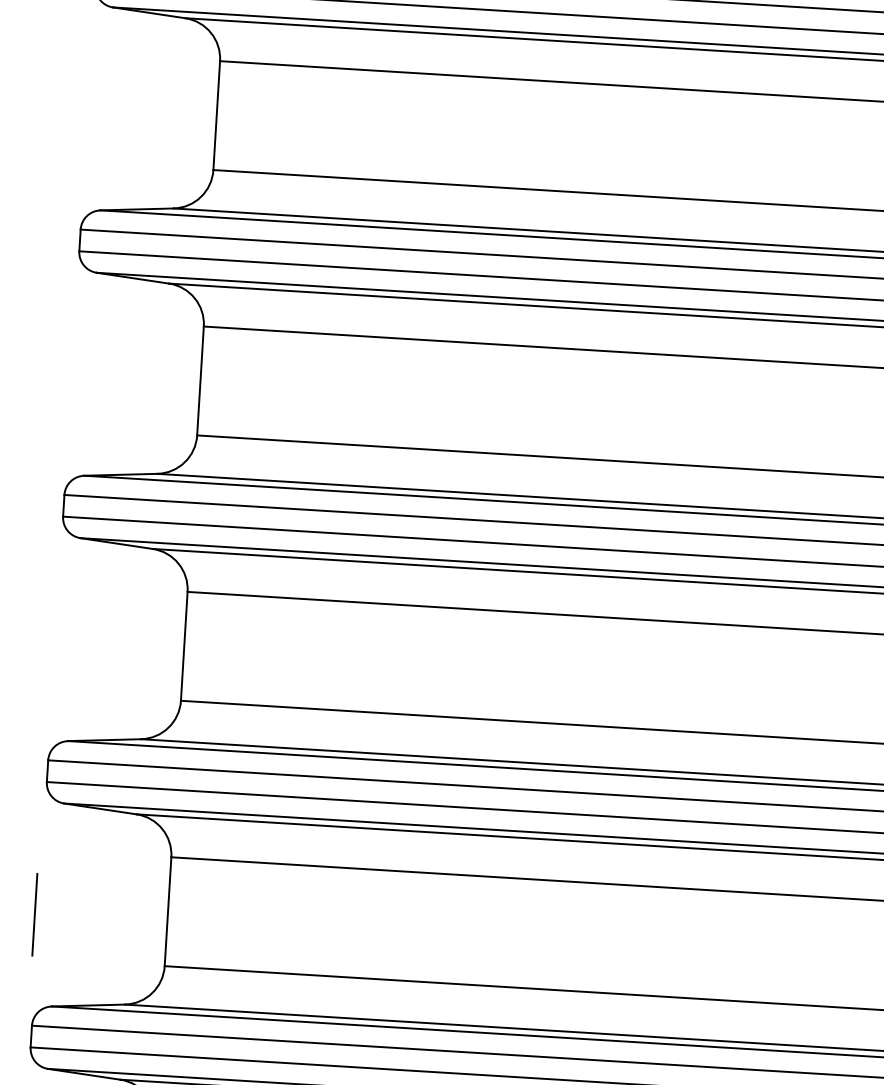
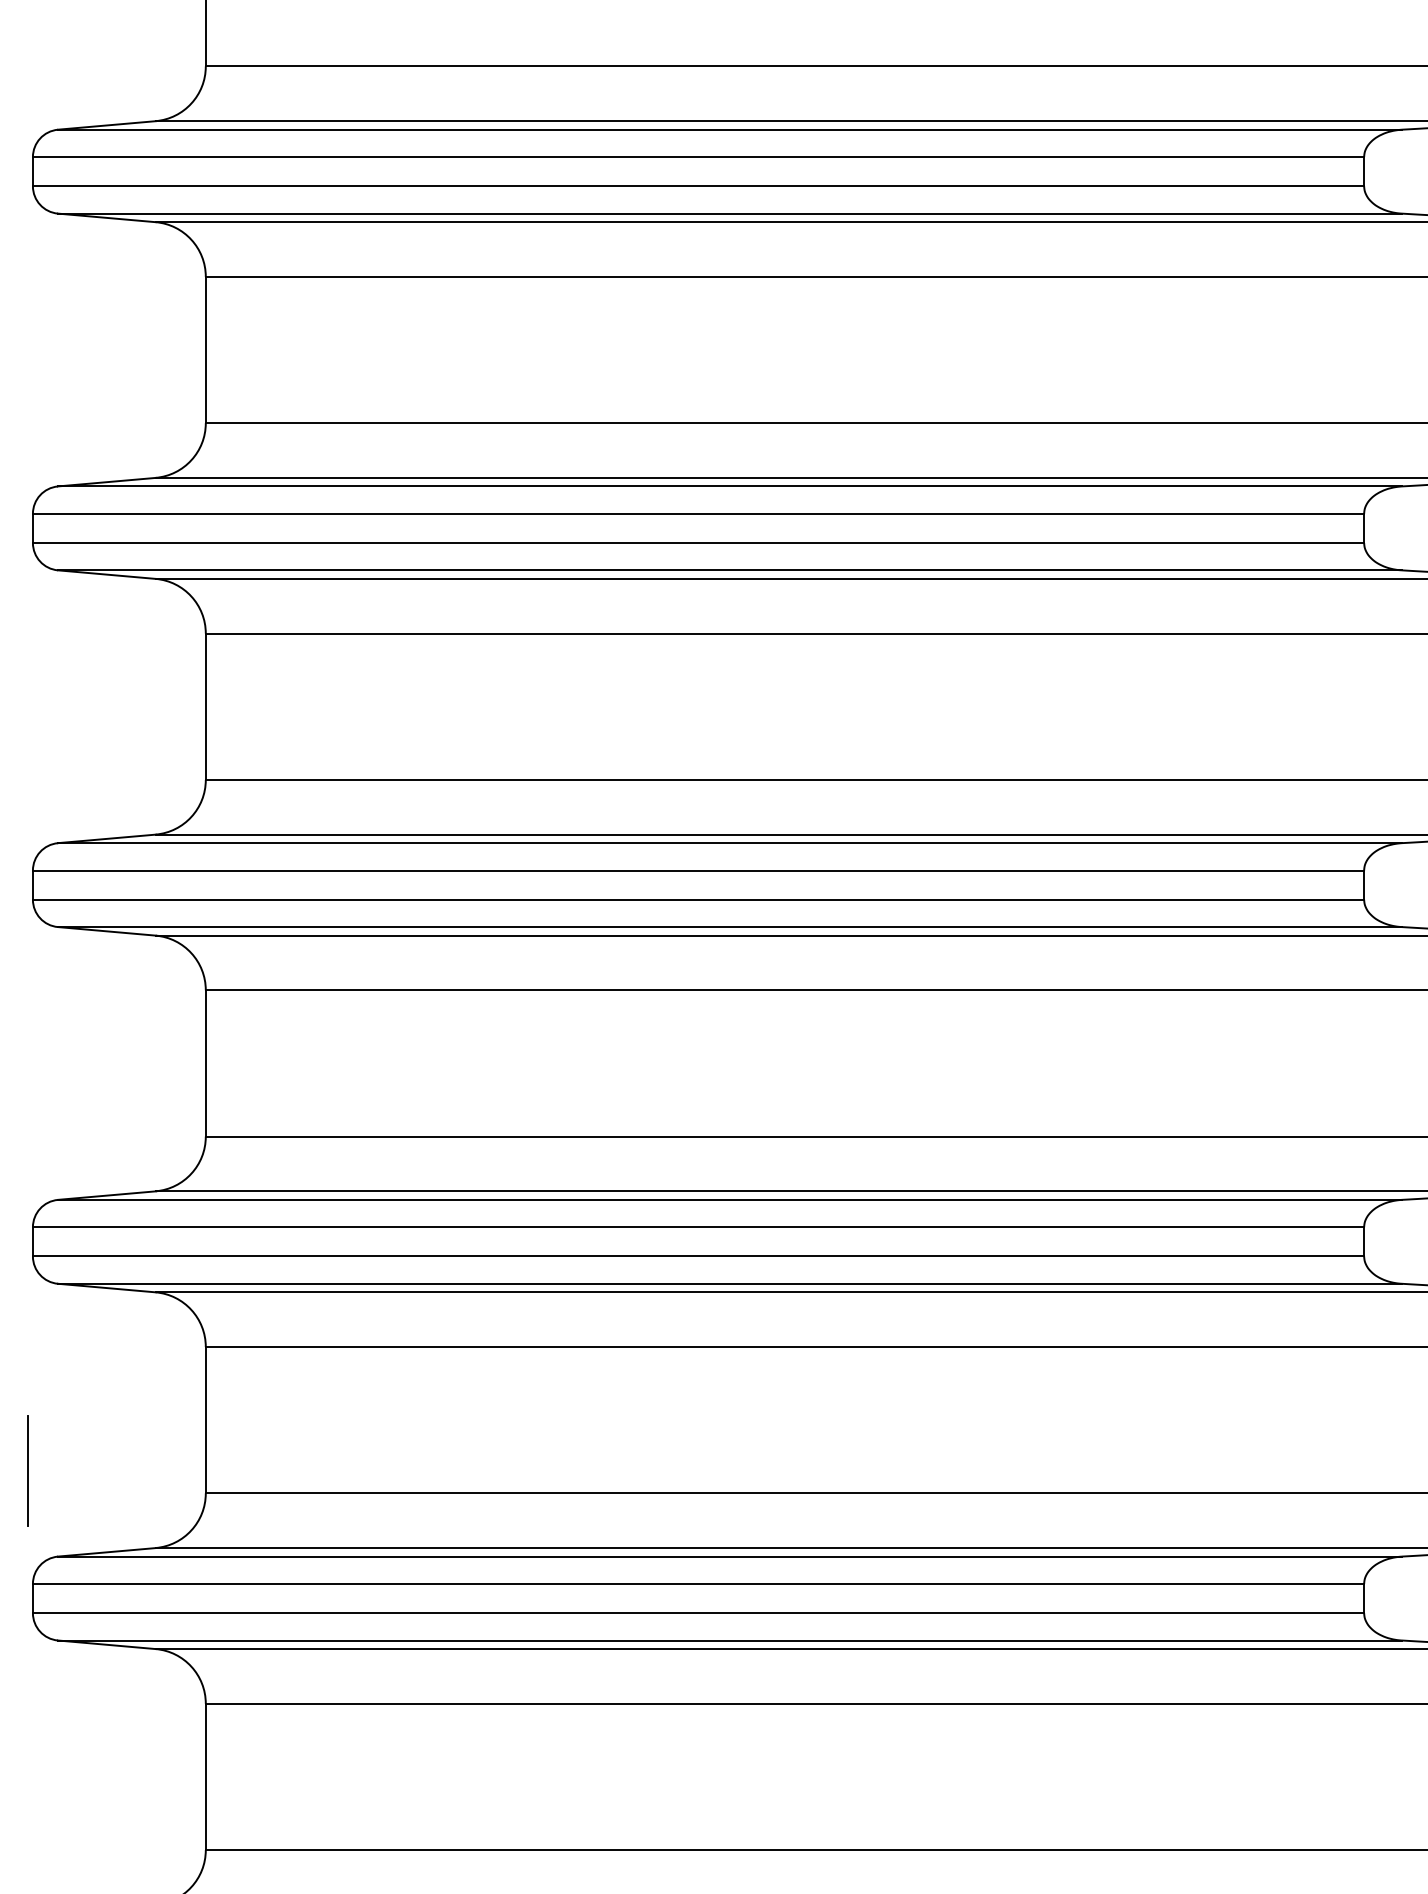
line: (34, 914) -> (27, 1470), moved

